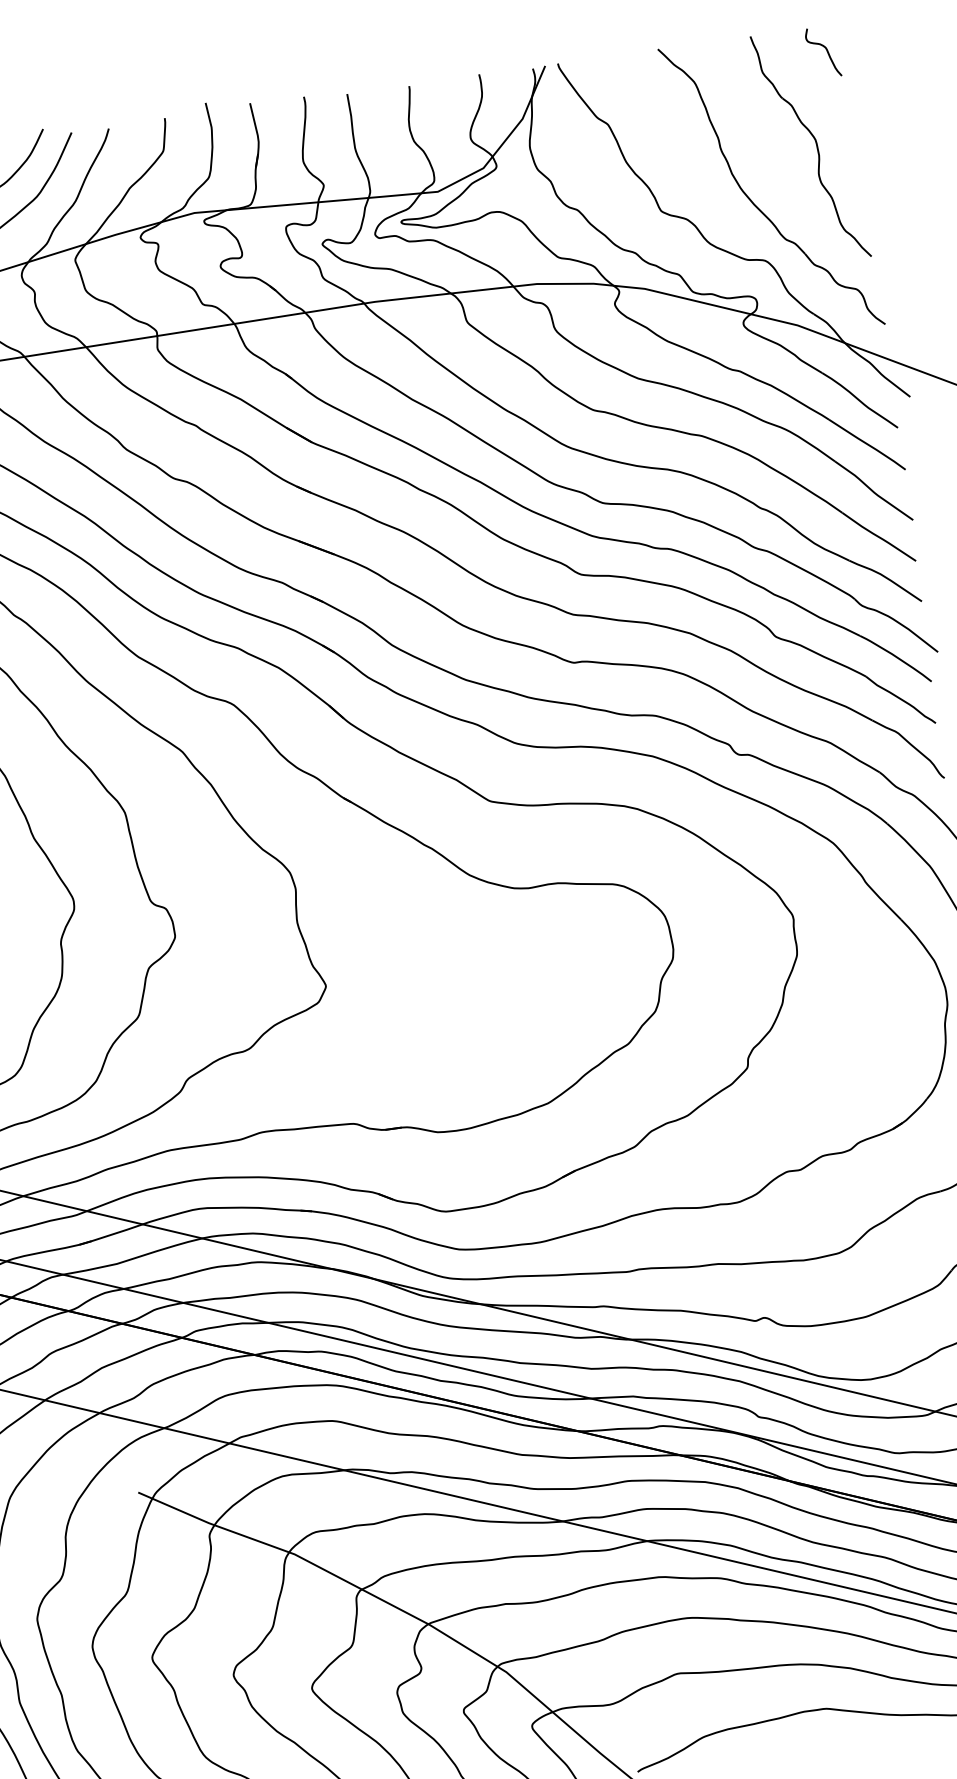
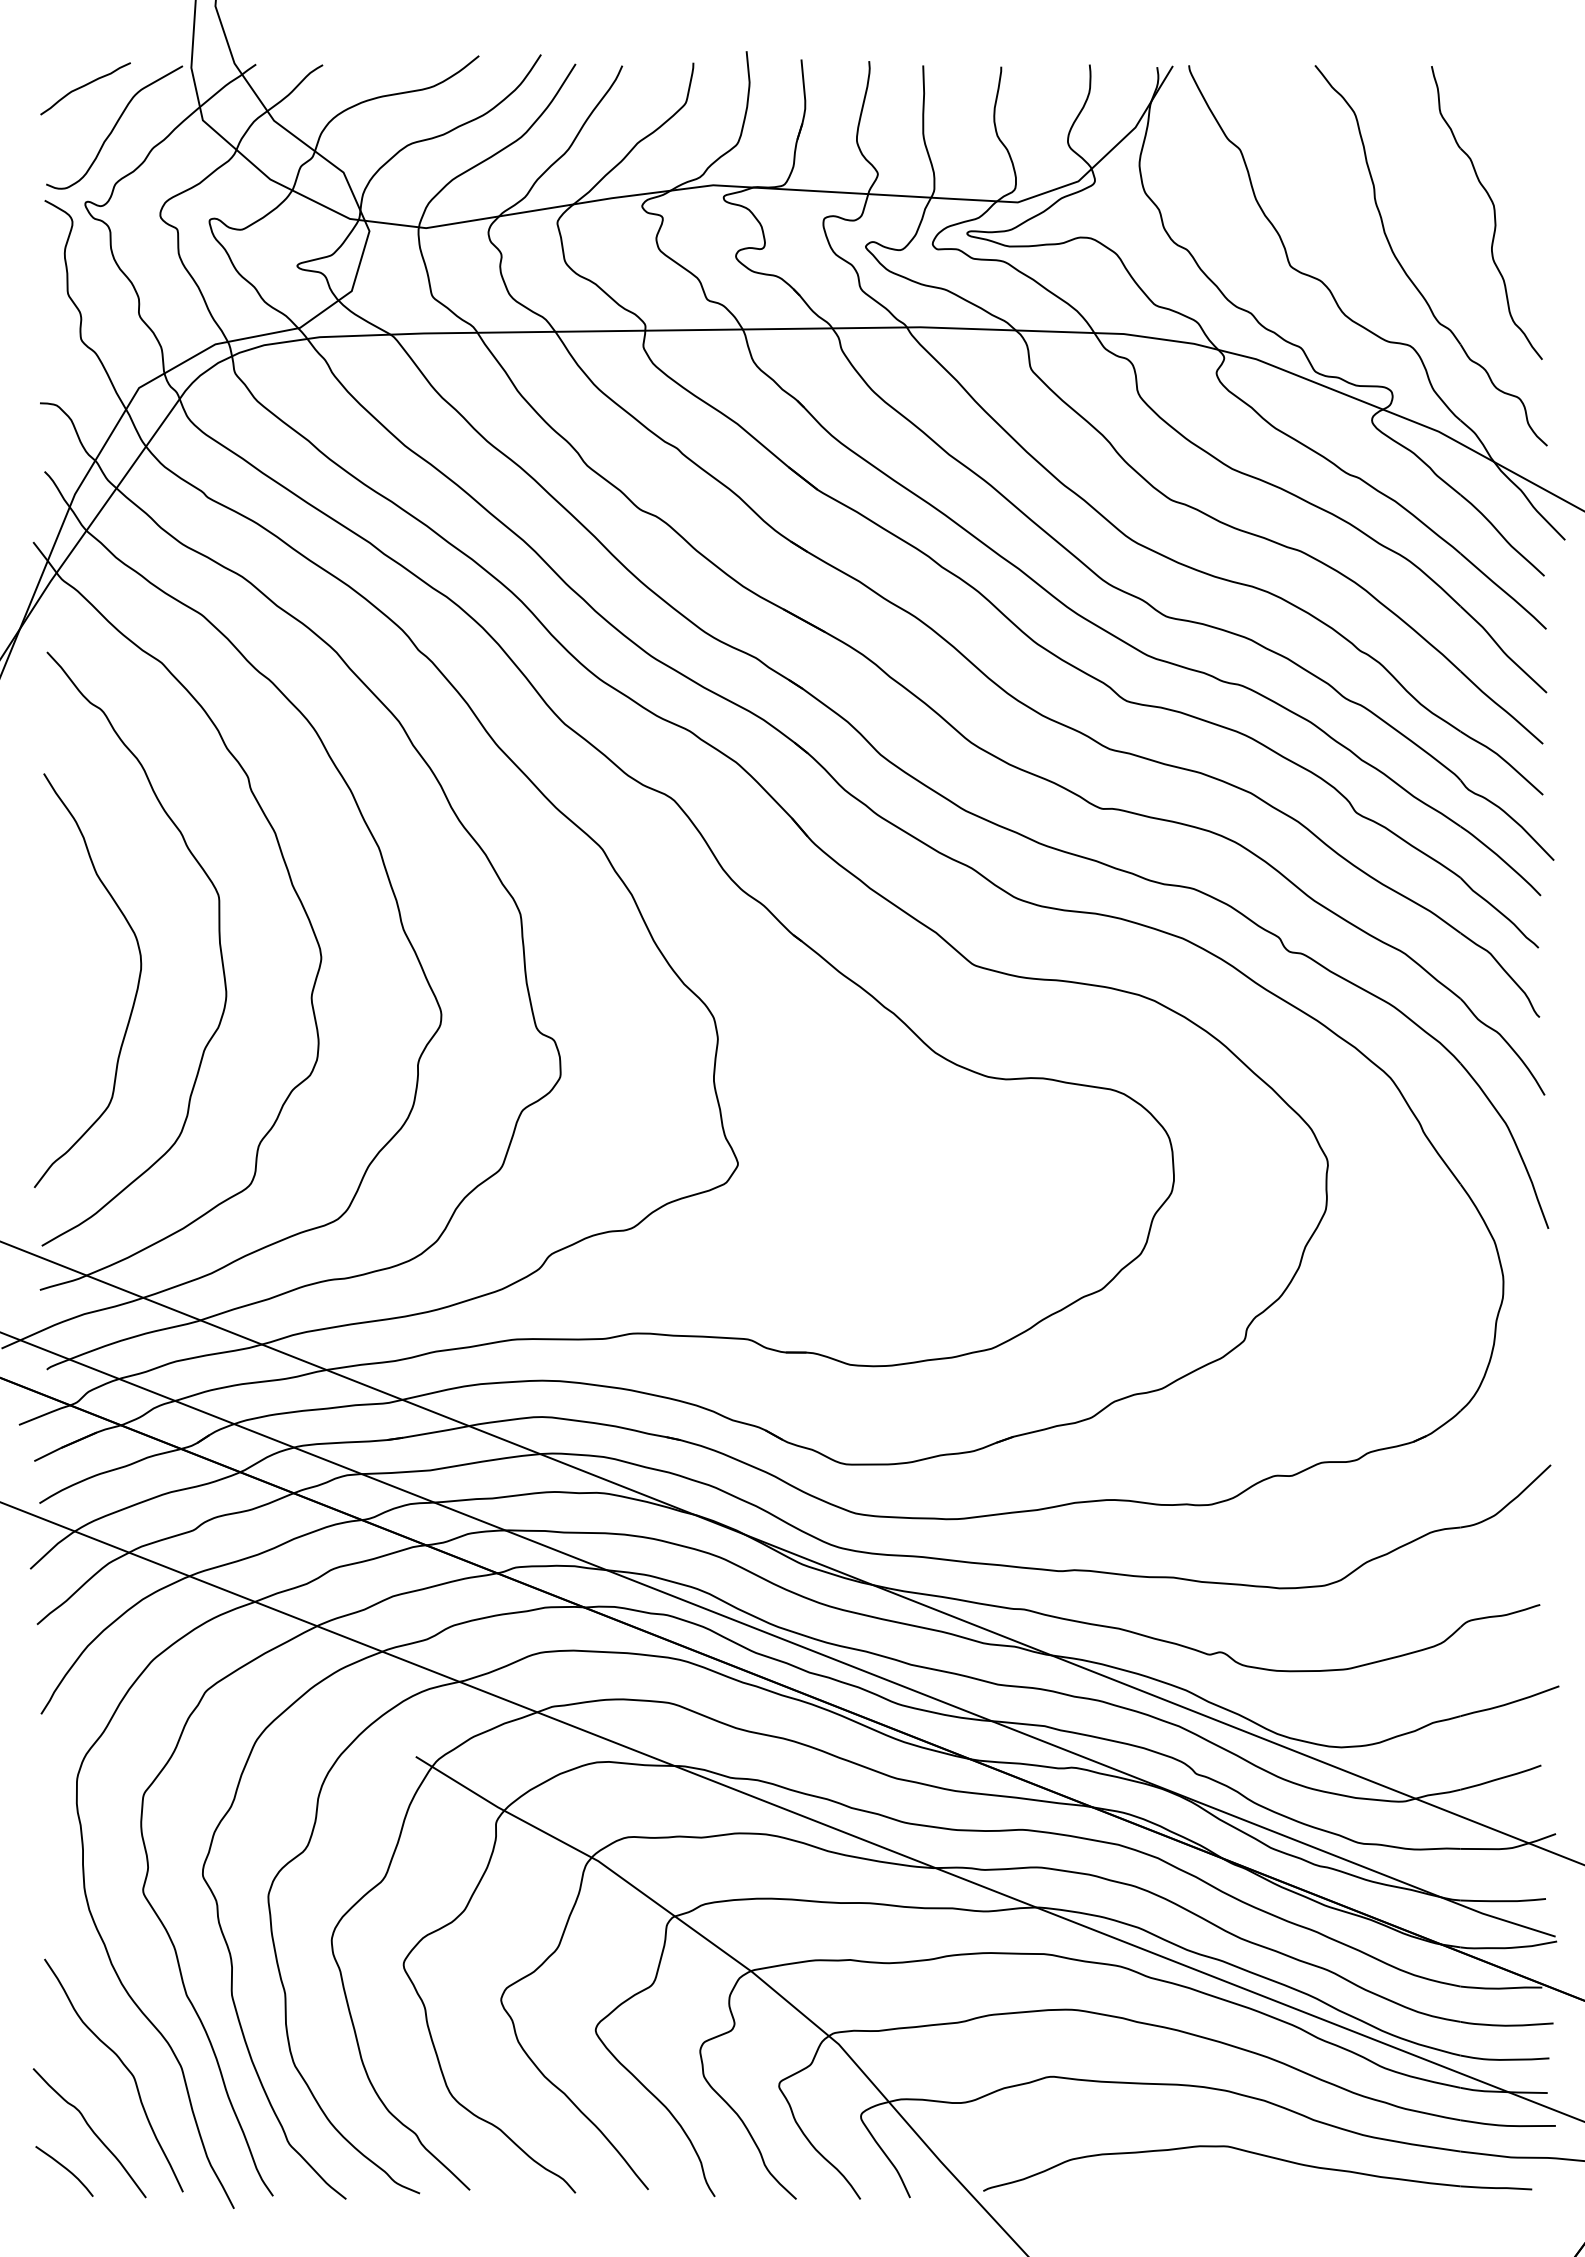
curve: (825, 49) -> (1522, 95), removed

